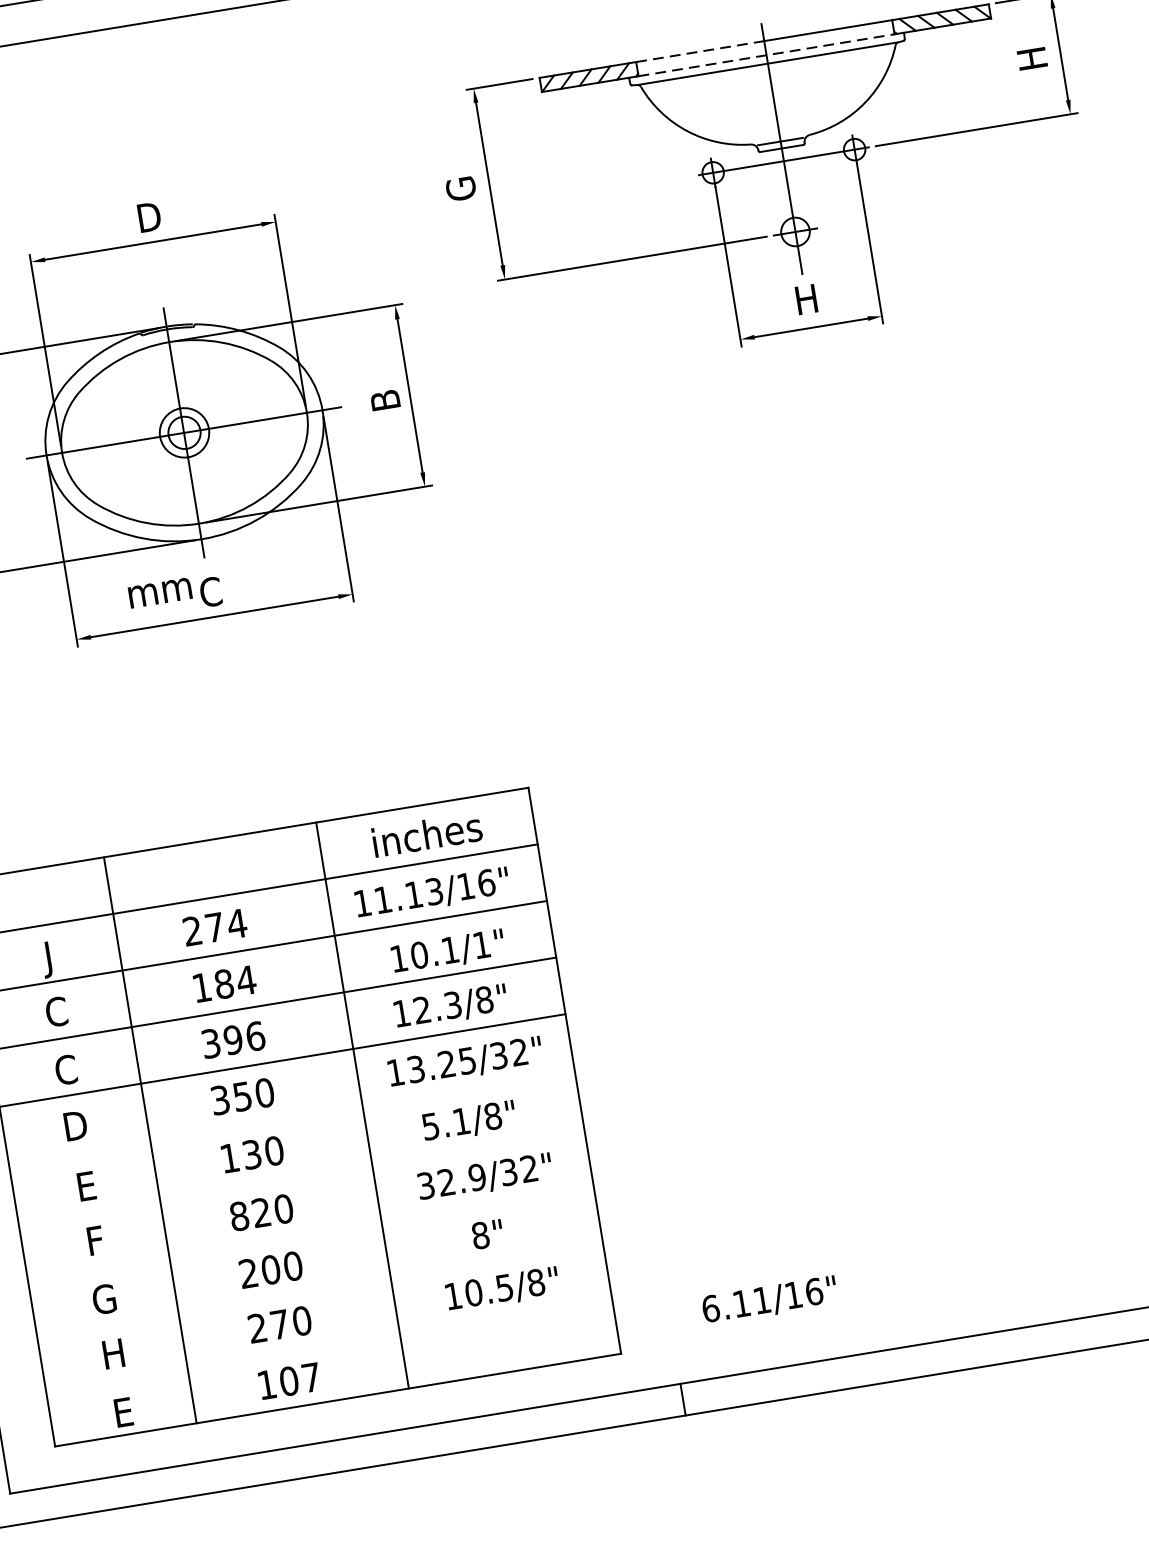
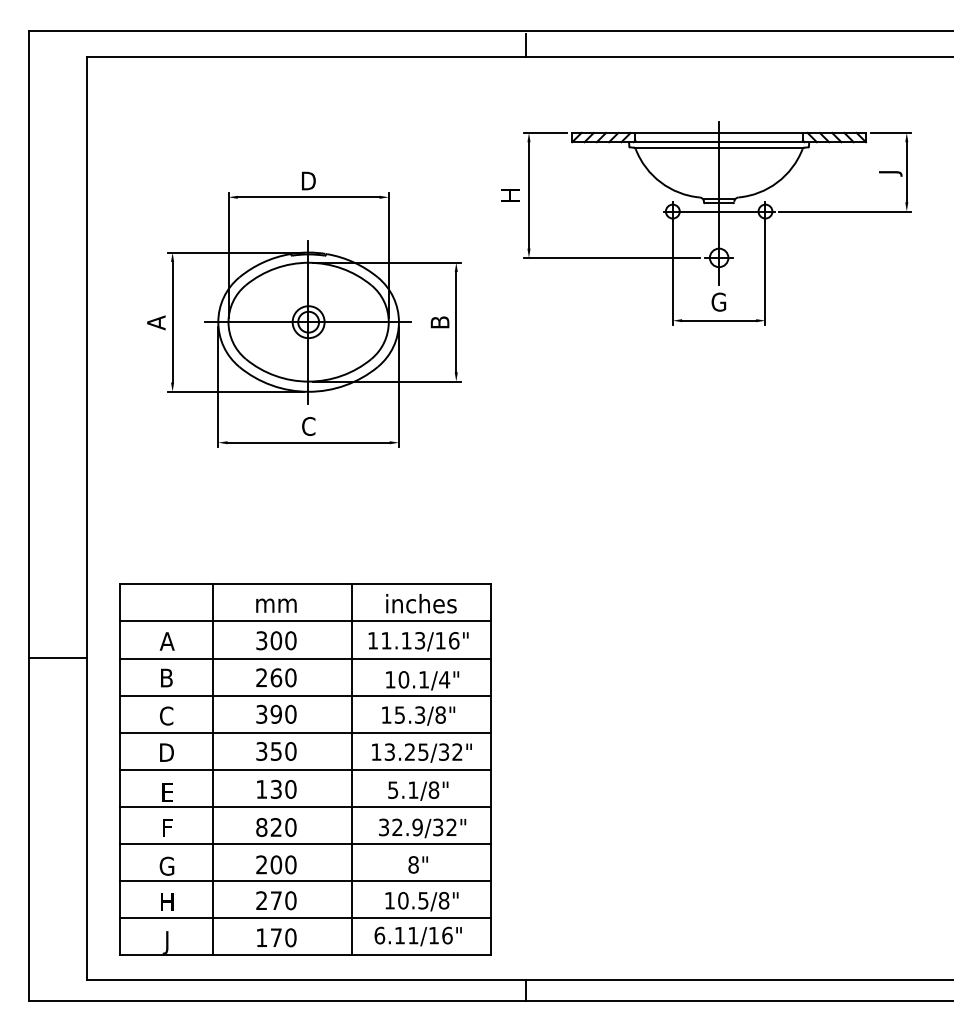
line: (700, 50) -> (677, 132), dashed -> solid
line: (767, 55) -> (719, 142), dashed -> solid
text: (1035, 58) -> (890, 172), H -> J
text: (459, 189) -> (509, 195), G -> H
text: (805, 298) -> (718, 301), H -> G
text: (160, 592) -> (276, 605), moved
text: (215, 927) -> (276, 640), 274 -> 300
text: (481, 944) -> (444, 679), 10.1/1" -> 10.1/4"
text: (47, 959) -> (166, 643), J -> A
text: (224, 983) -> (276, 677), 184 -> 260
text: (421, 1009) -> (399, 714), 12.3/8" -> 15.3/8"
text: (56, 1011) -> (166, 677), C -> B
text: (254, 1035) -> (290, 713), 396 -> 390
line: (291, 1116) -> (305, 769), added
line: (300, 1173) -> (305, 806), added
line: (310, 1229) -> (305, 843), added
line: (319, 1286) -> (305, 880), added
text: (768, 1300) -> (417, 936), moved
line: (328, 1342) -> (305, 917), added
text: (300, 1379) -> (283, 937), 107 -> 170
text: (124, 1415) -> (167, 942), E -> J

